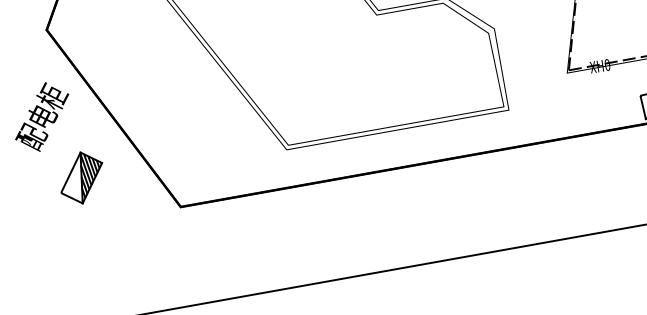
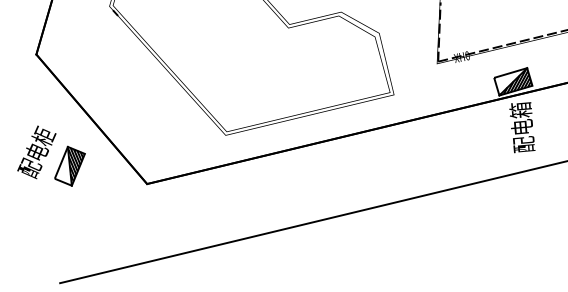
text: (41, 117) -> (36, 152), moved

